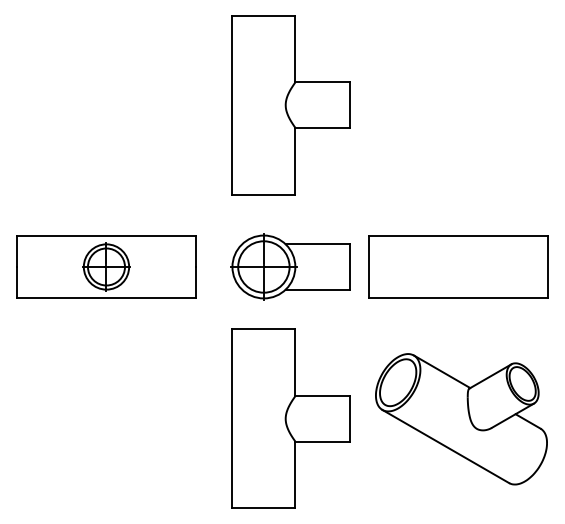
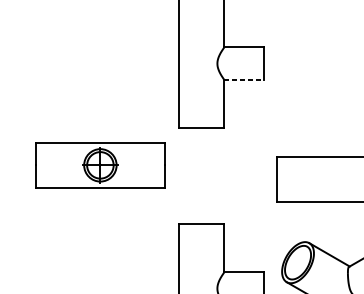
line: (322, 127) -> (243, 79), solid -> dashed
part: (106, 266) -> (100, 165), moved
part: (290, 266) -> (220, 179), removed

